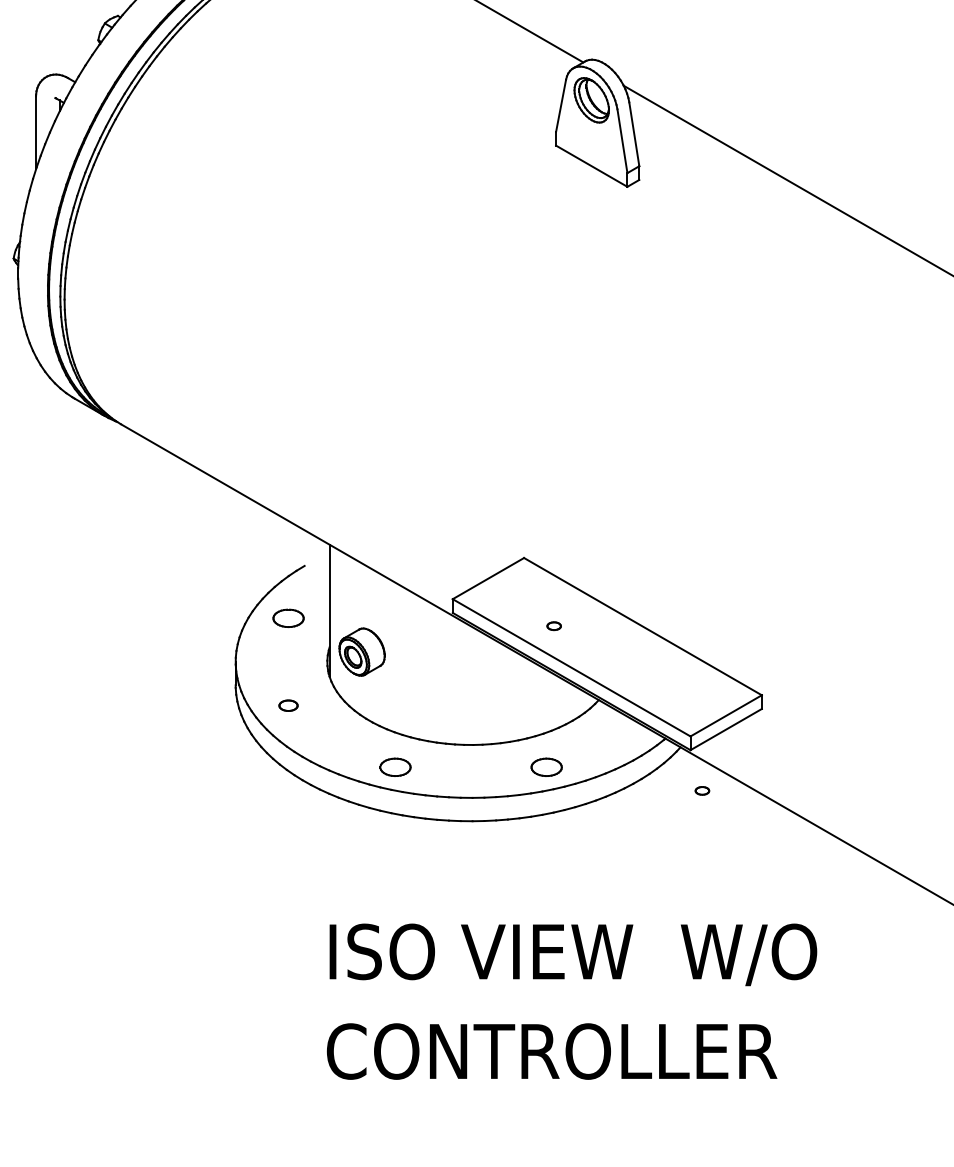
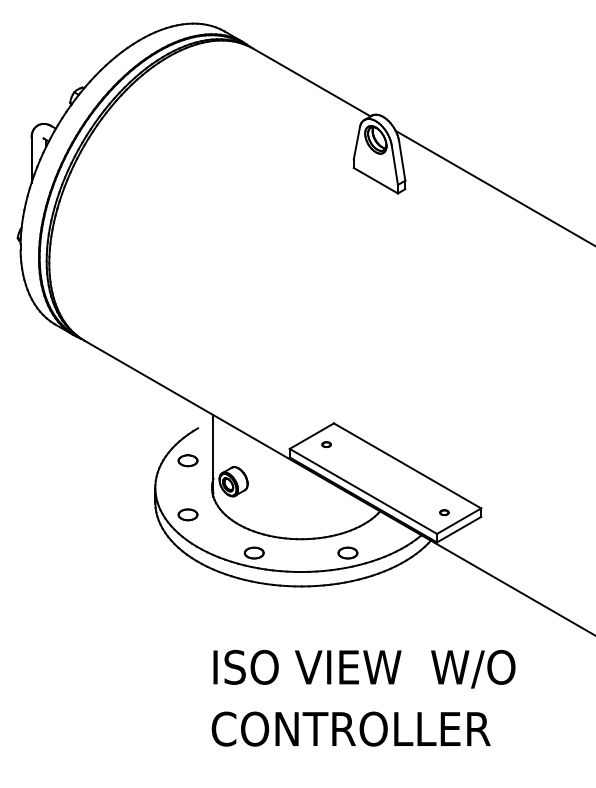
part: (554, 625) -> (326, 444), moved
part: (287, 705) -> (187, 514), size x1.67
part: (702, 790) -> (444, 512), moved

